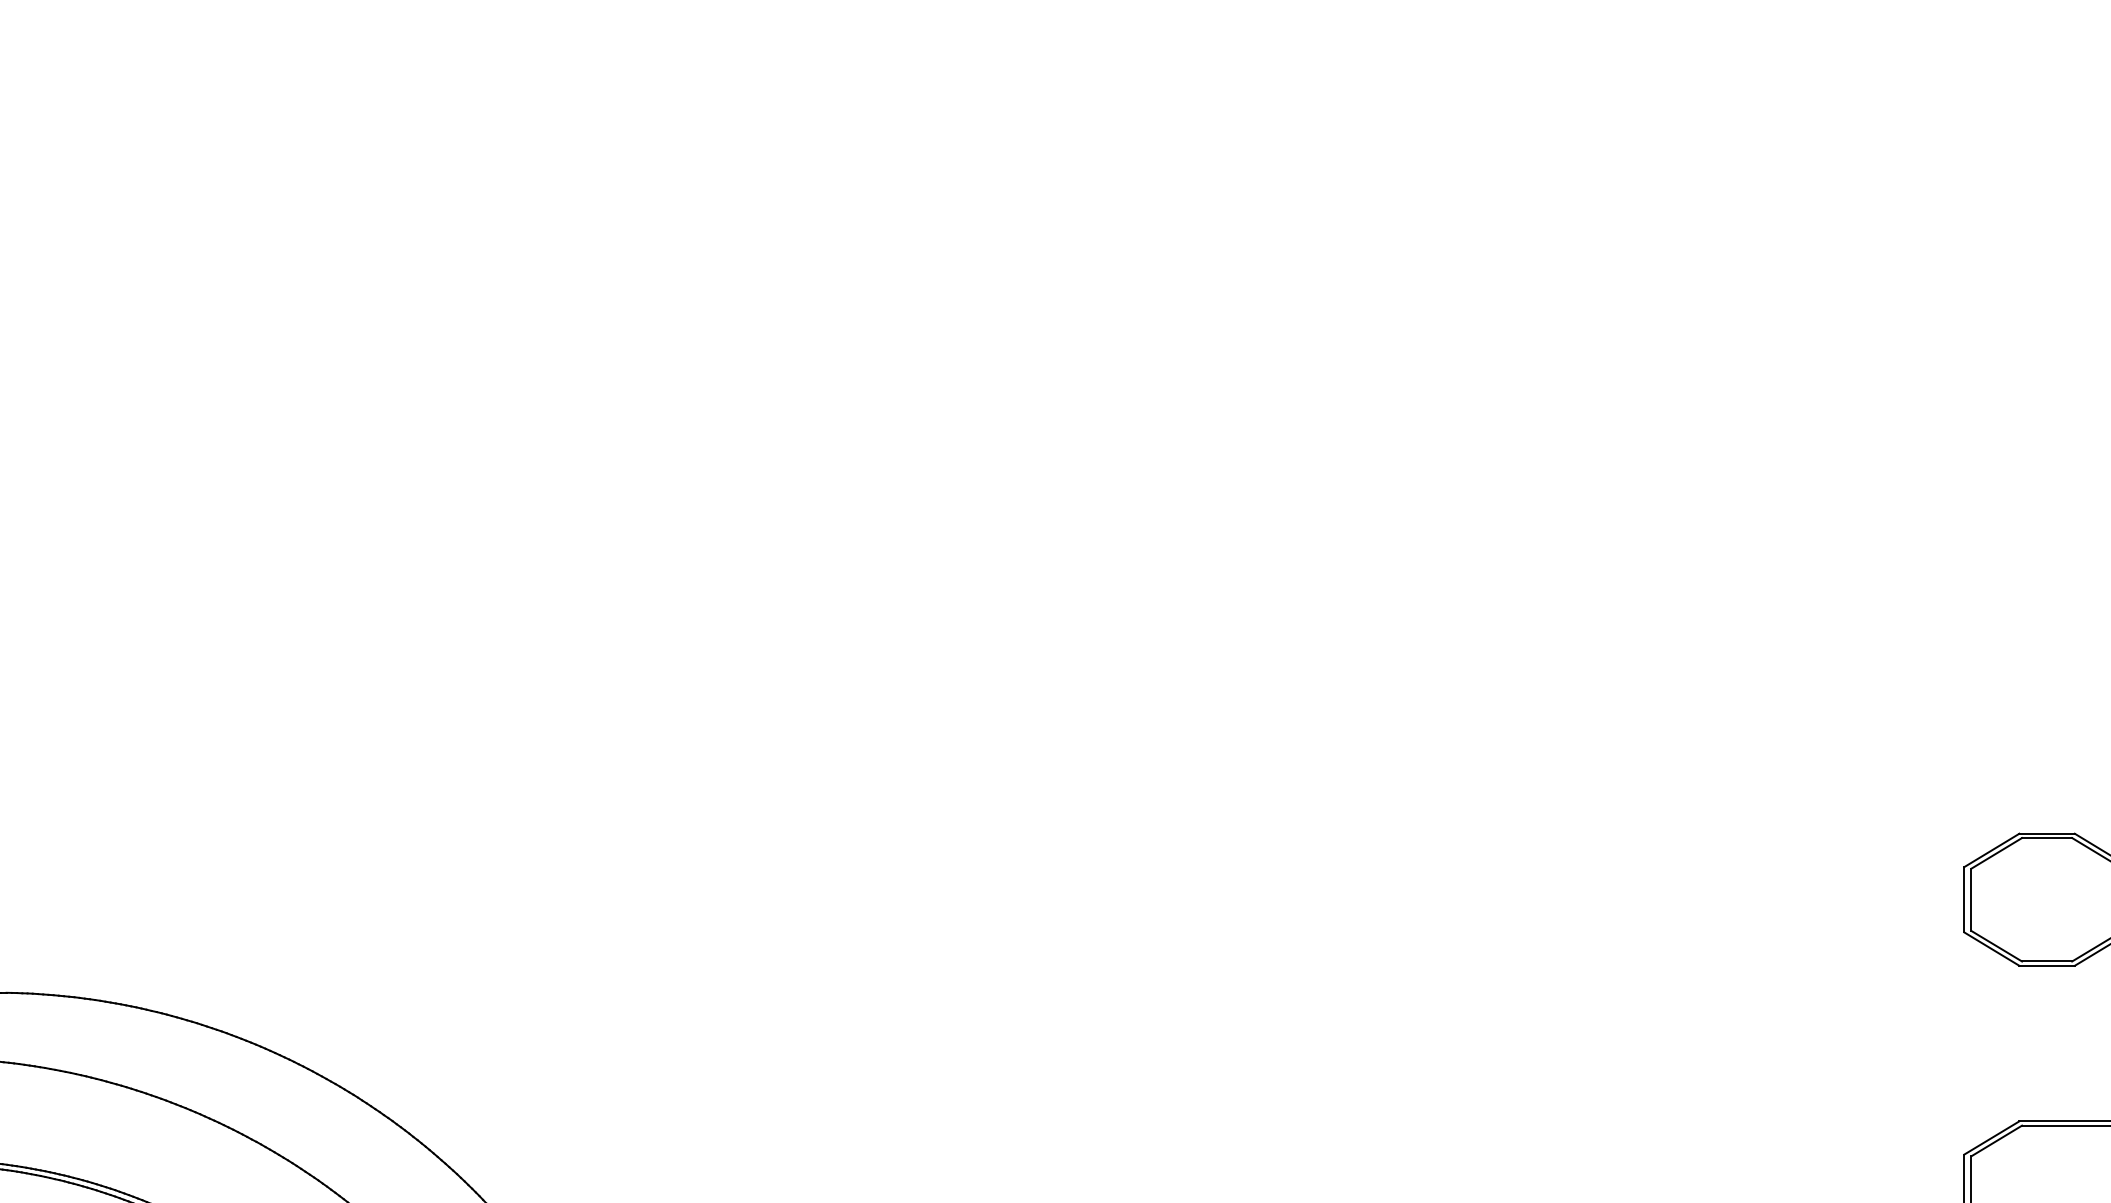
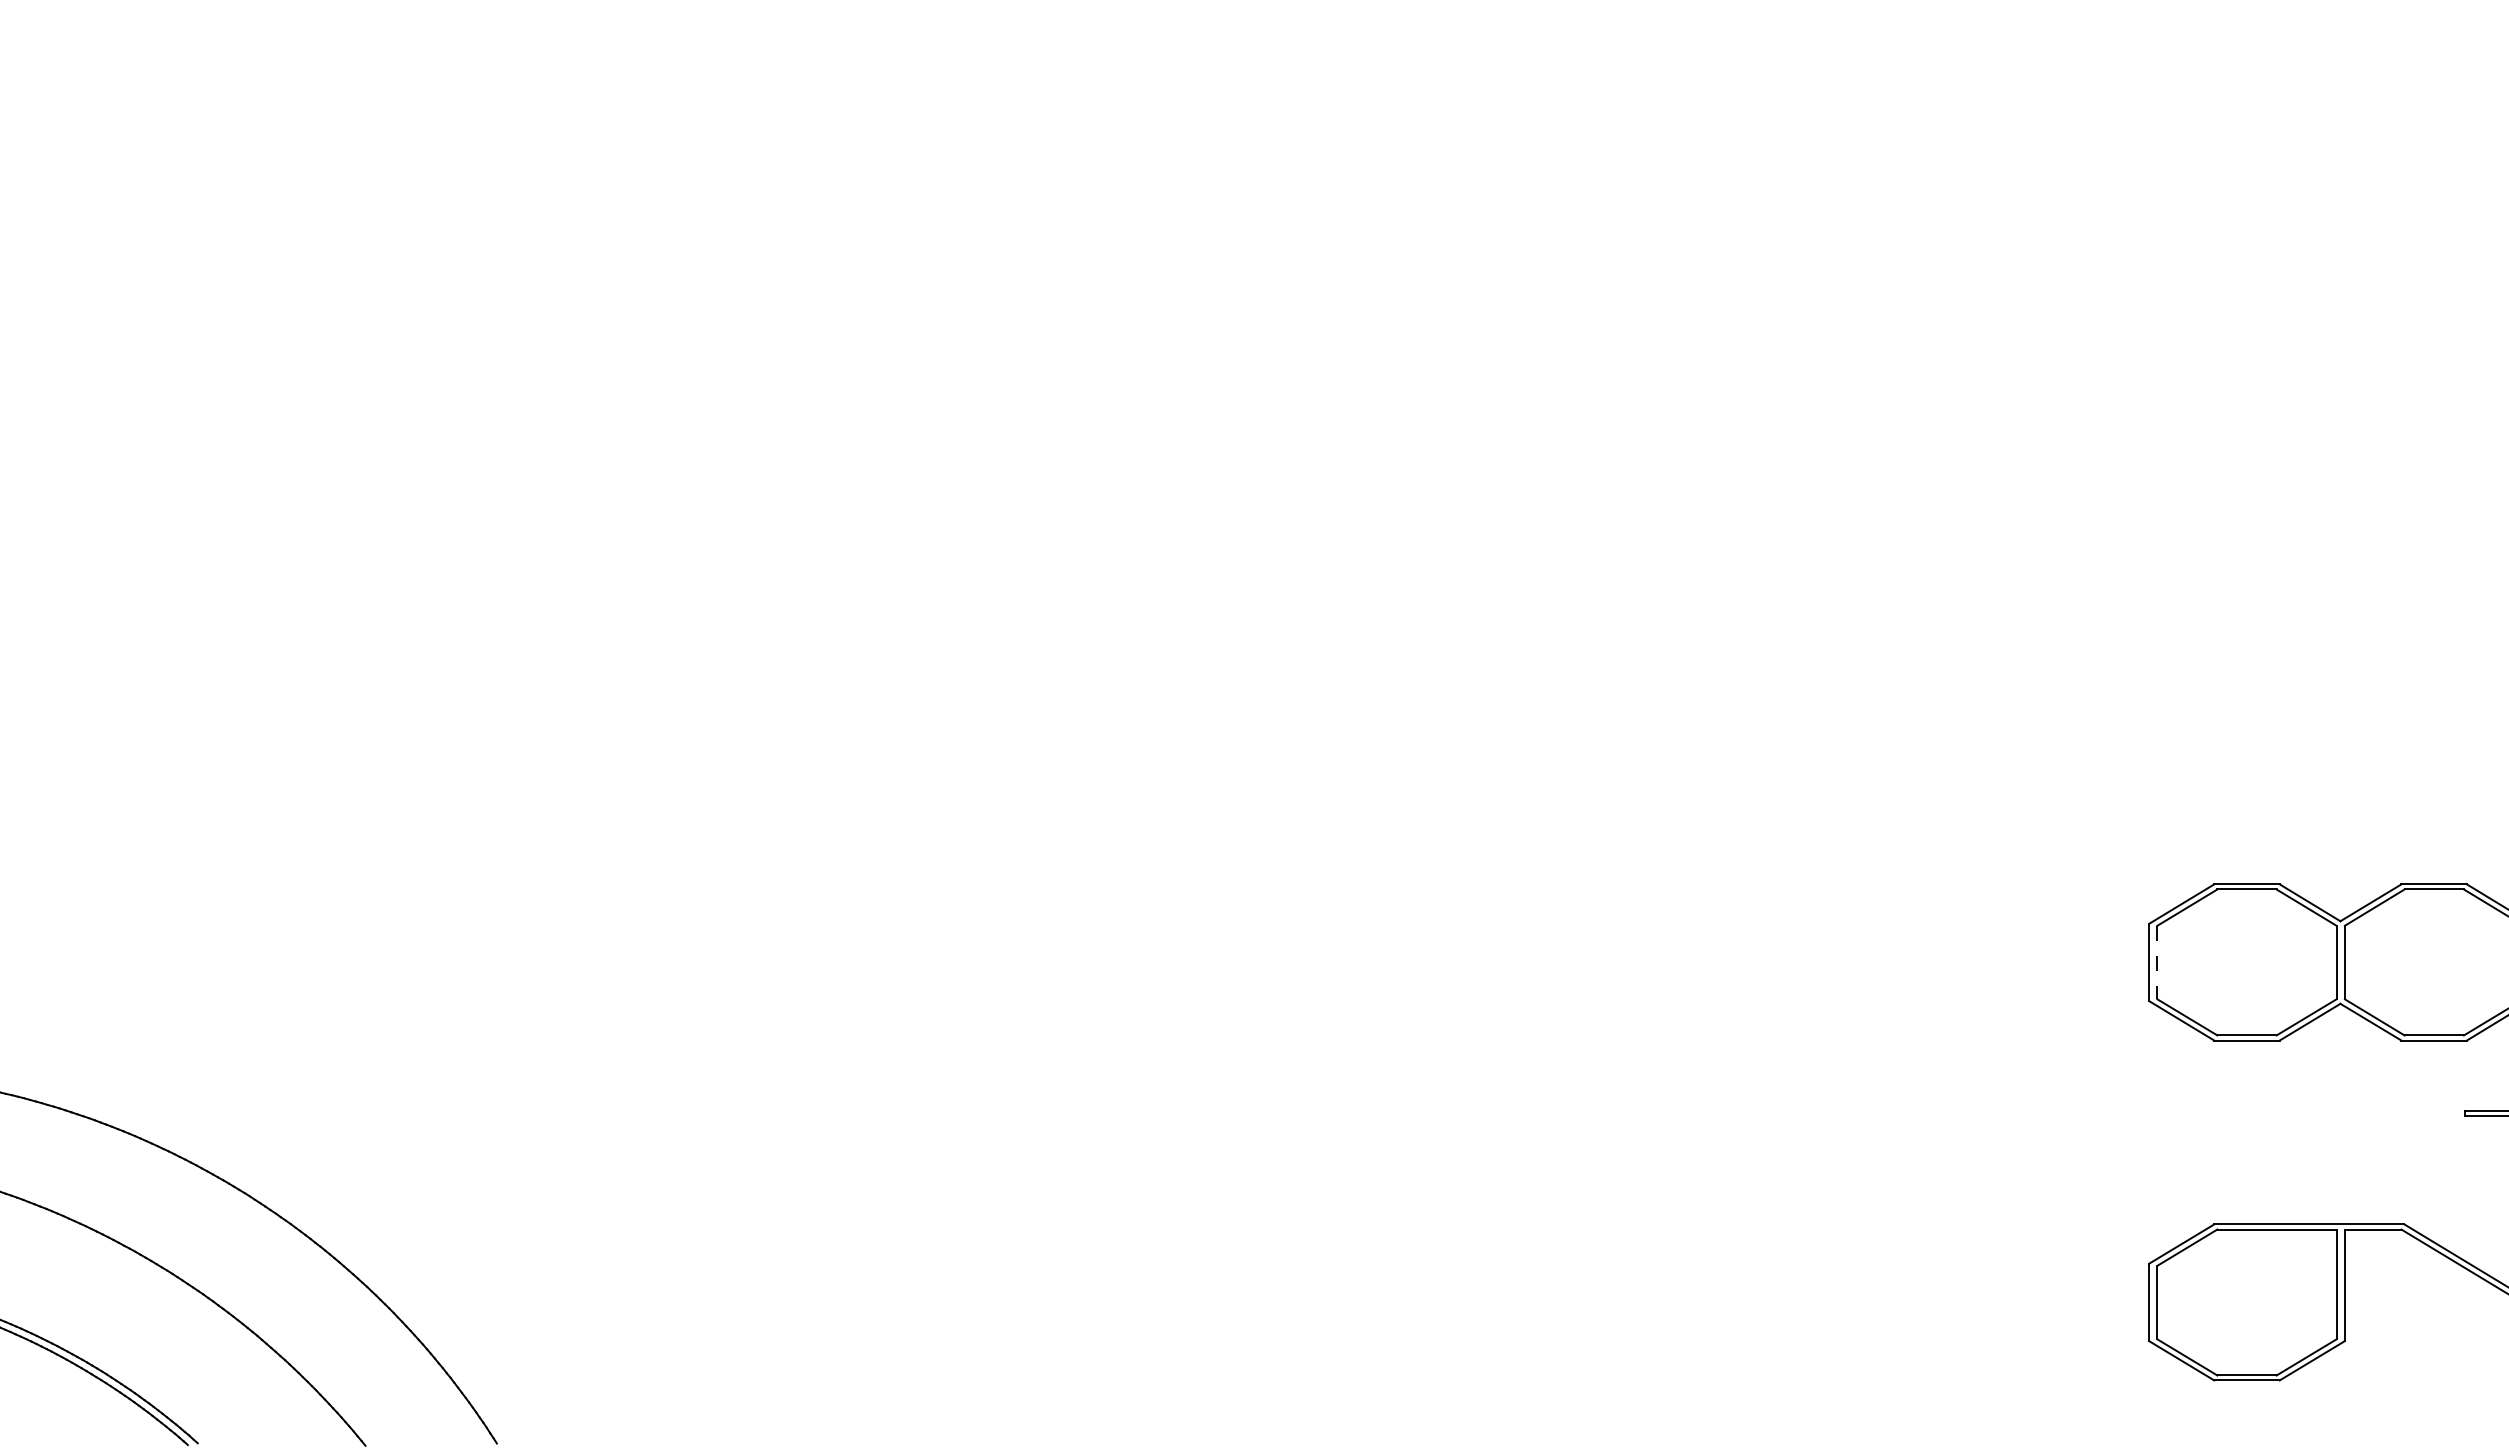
line: (1971, 899) -> (2157, 962), solid -> dashed

